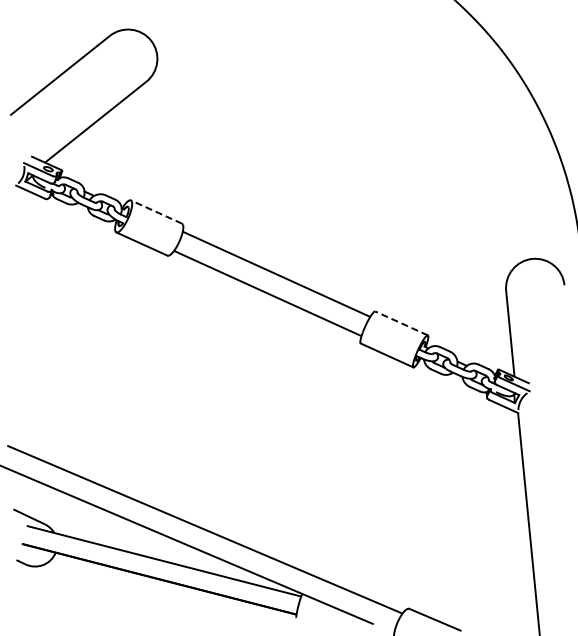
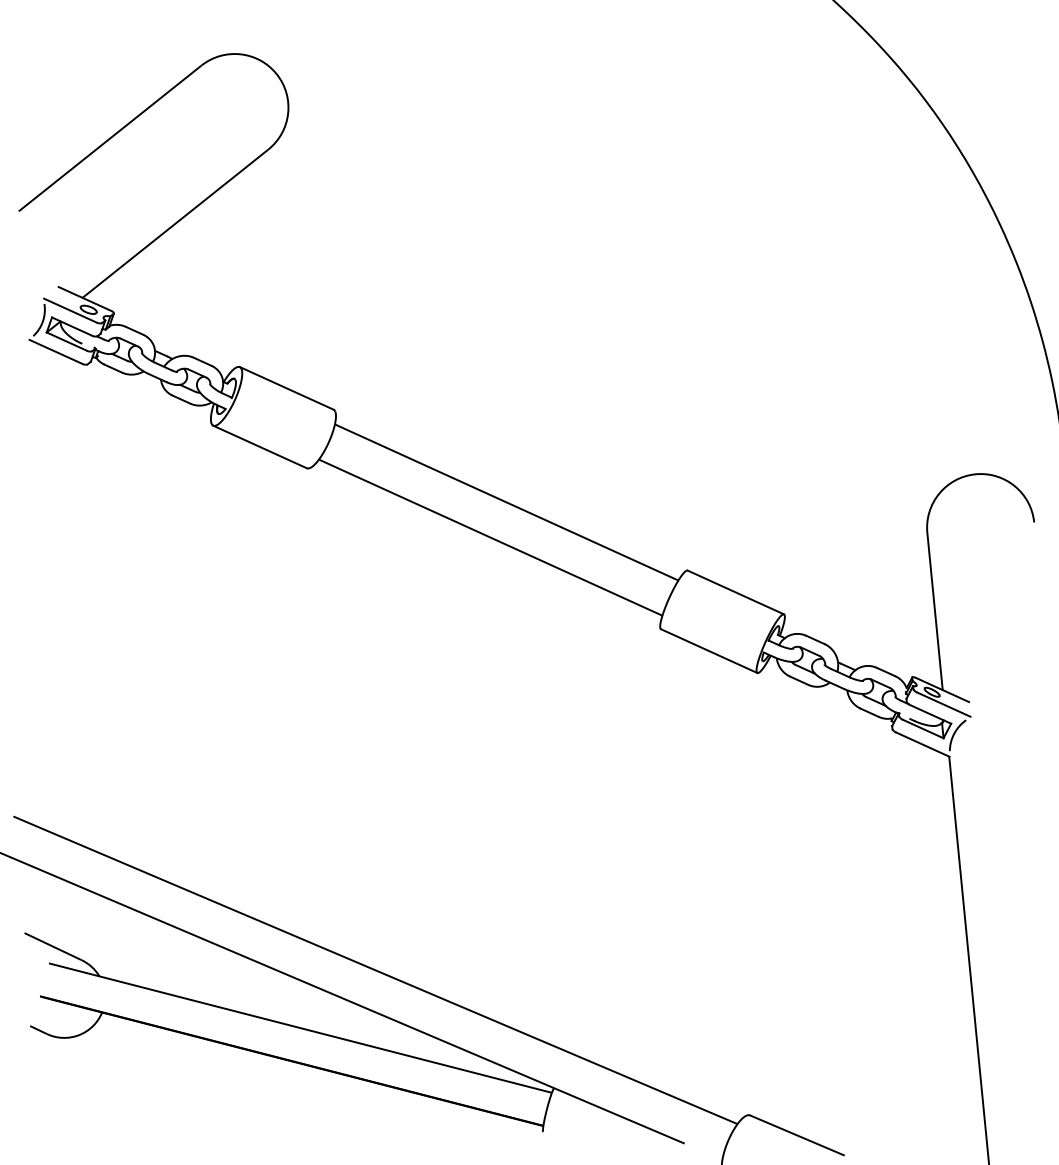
line: (156, 211) -> (286, 387), dashed -> solid
line: (401, 323) -> (735, 592), dashed -> solid

